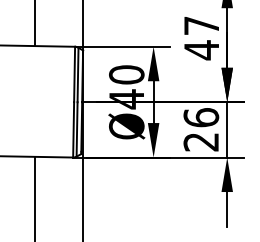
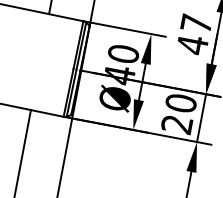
text: (200, 117) -> (180, 103), 26 -> 20

